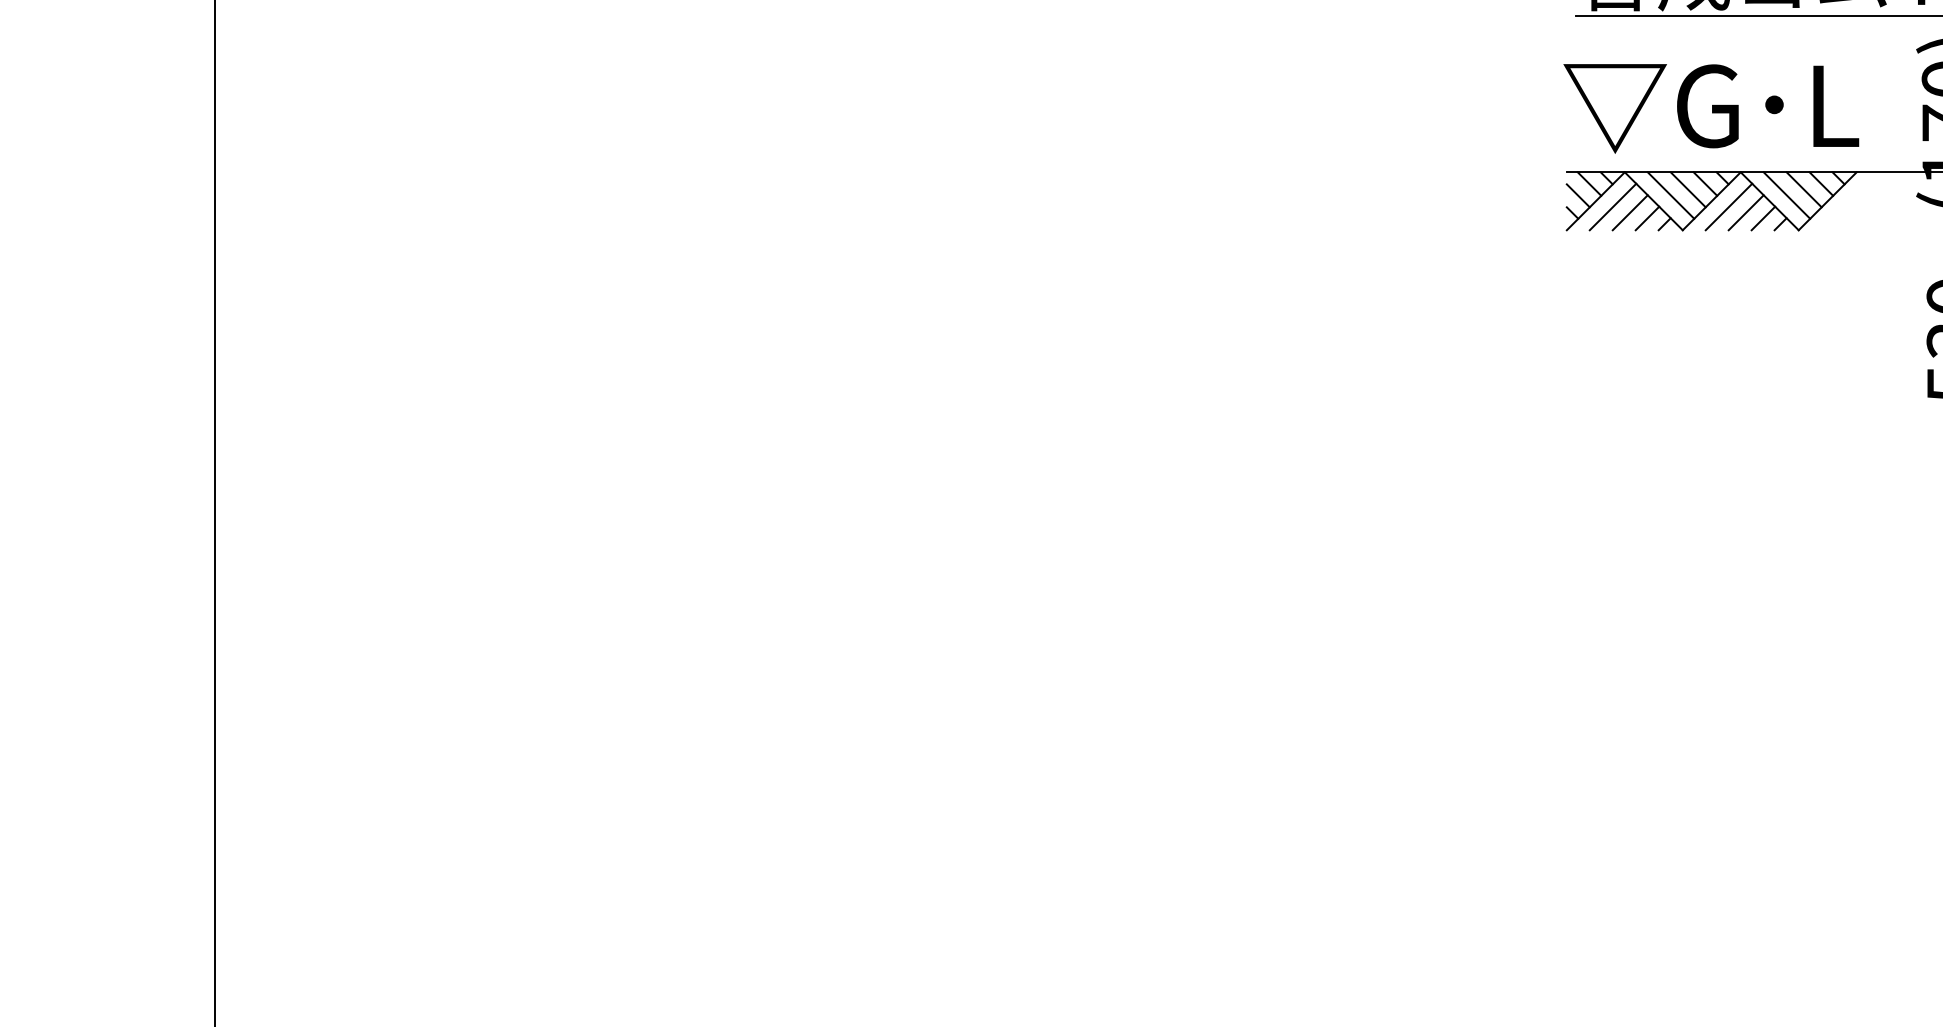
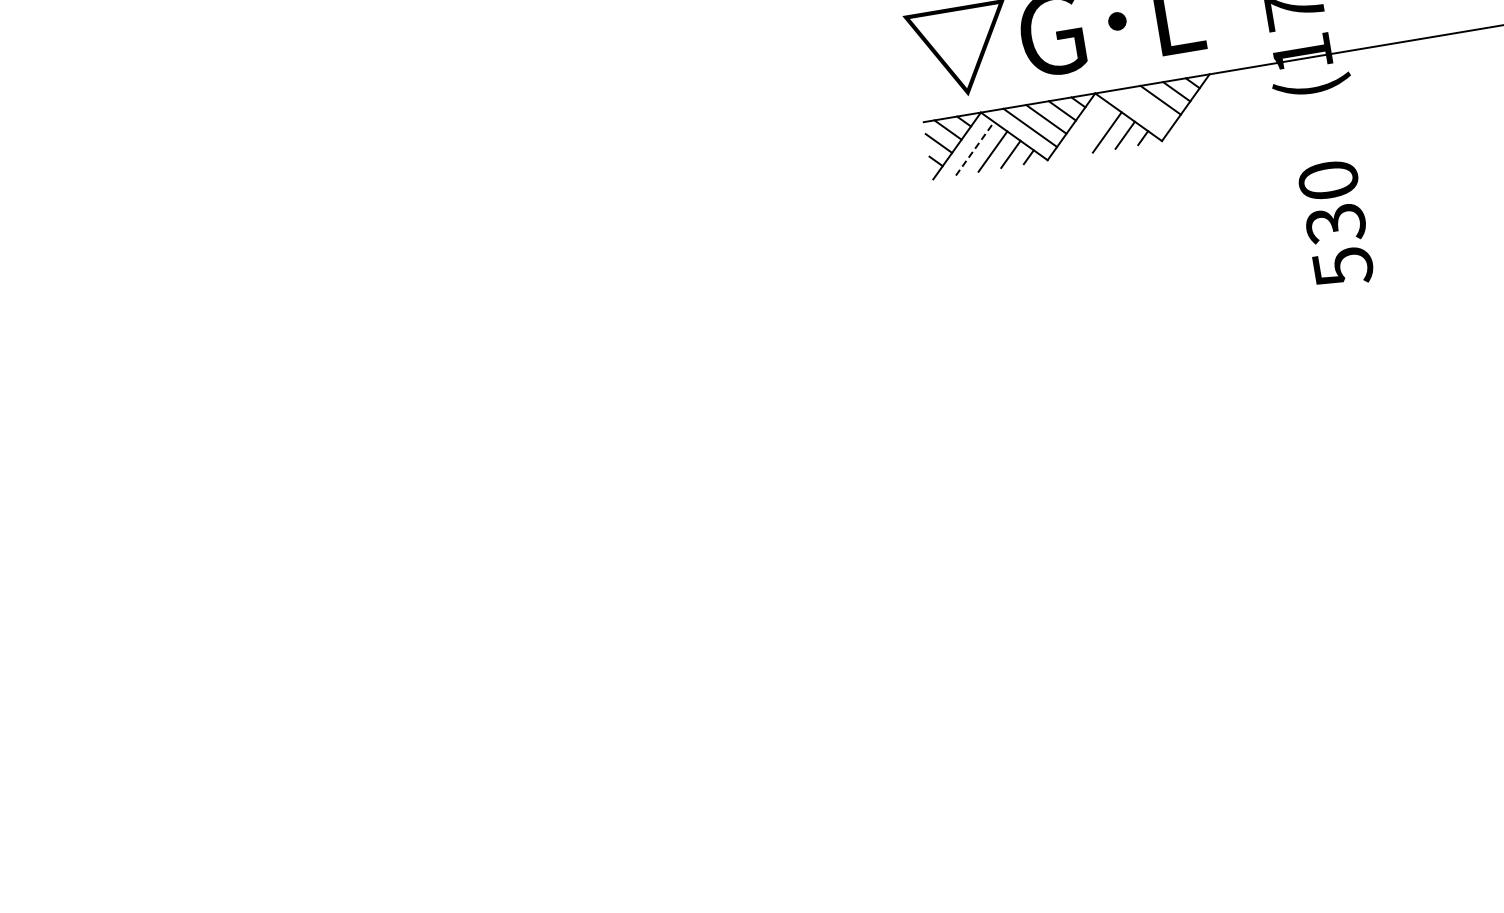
line: (1786, 195) -> (1144, 108), removed
line: (1728, 206) -> (1088, 129), removed
line: (1613, 207) -> (975, 149), solid -> dashed

